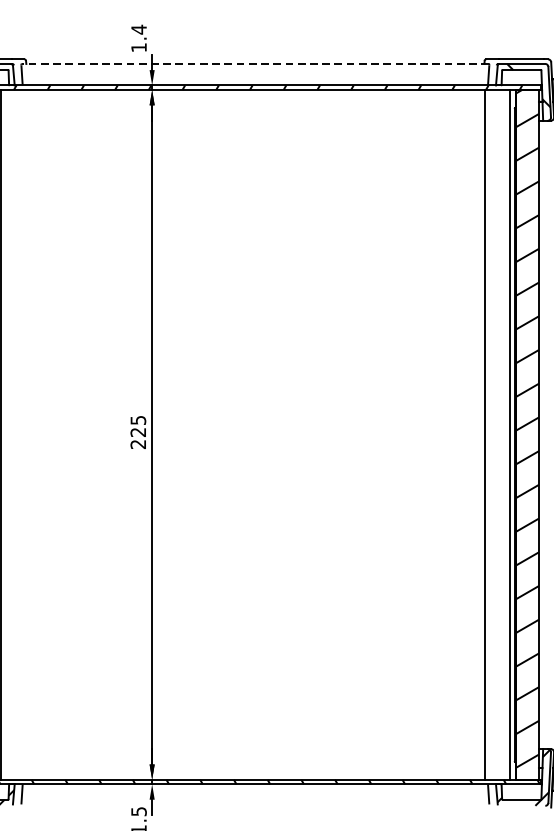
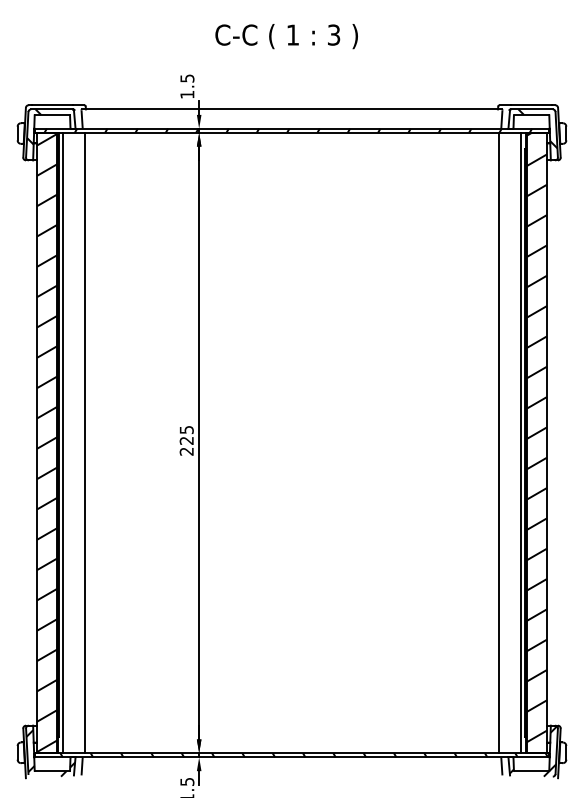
text: (139, 29) -> (187, 78), 1.4 -> 1.5
line: (254, 64) -> (291, 109), dashed -> solid
line: (25, 434) -> (85, 442), added

